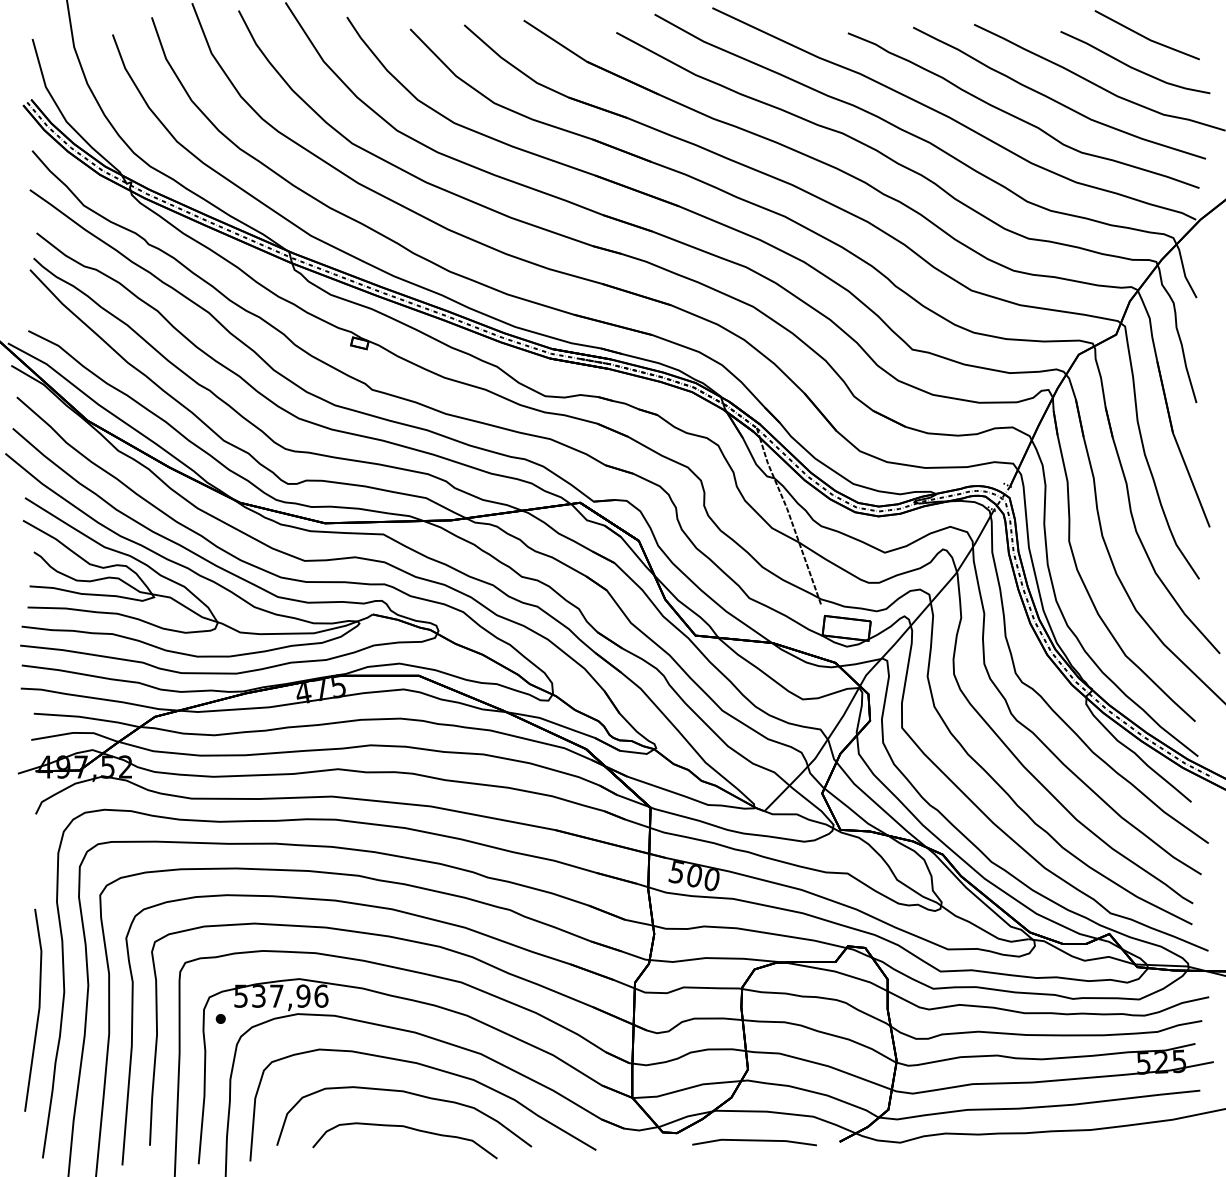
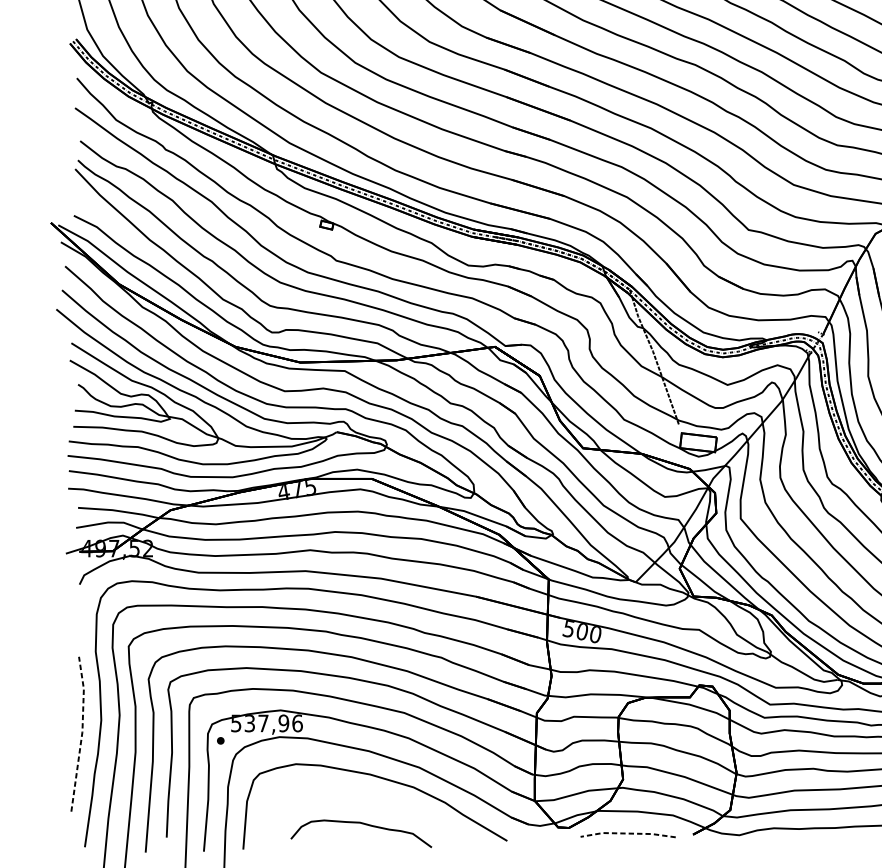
line: (39, 1009) -> (82, 733), solid -> dashed
curve: (410, 1094) -> (365, 798), removed
line: (754, 1140) -> (628, 833), solid -> dashed

